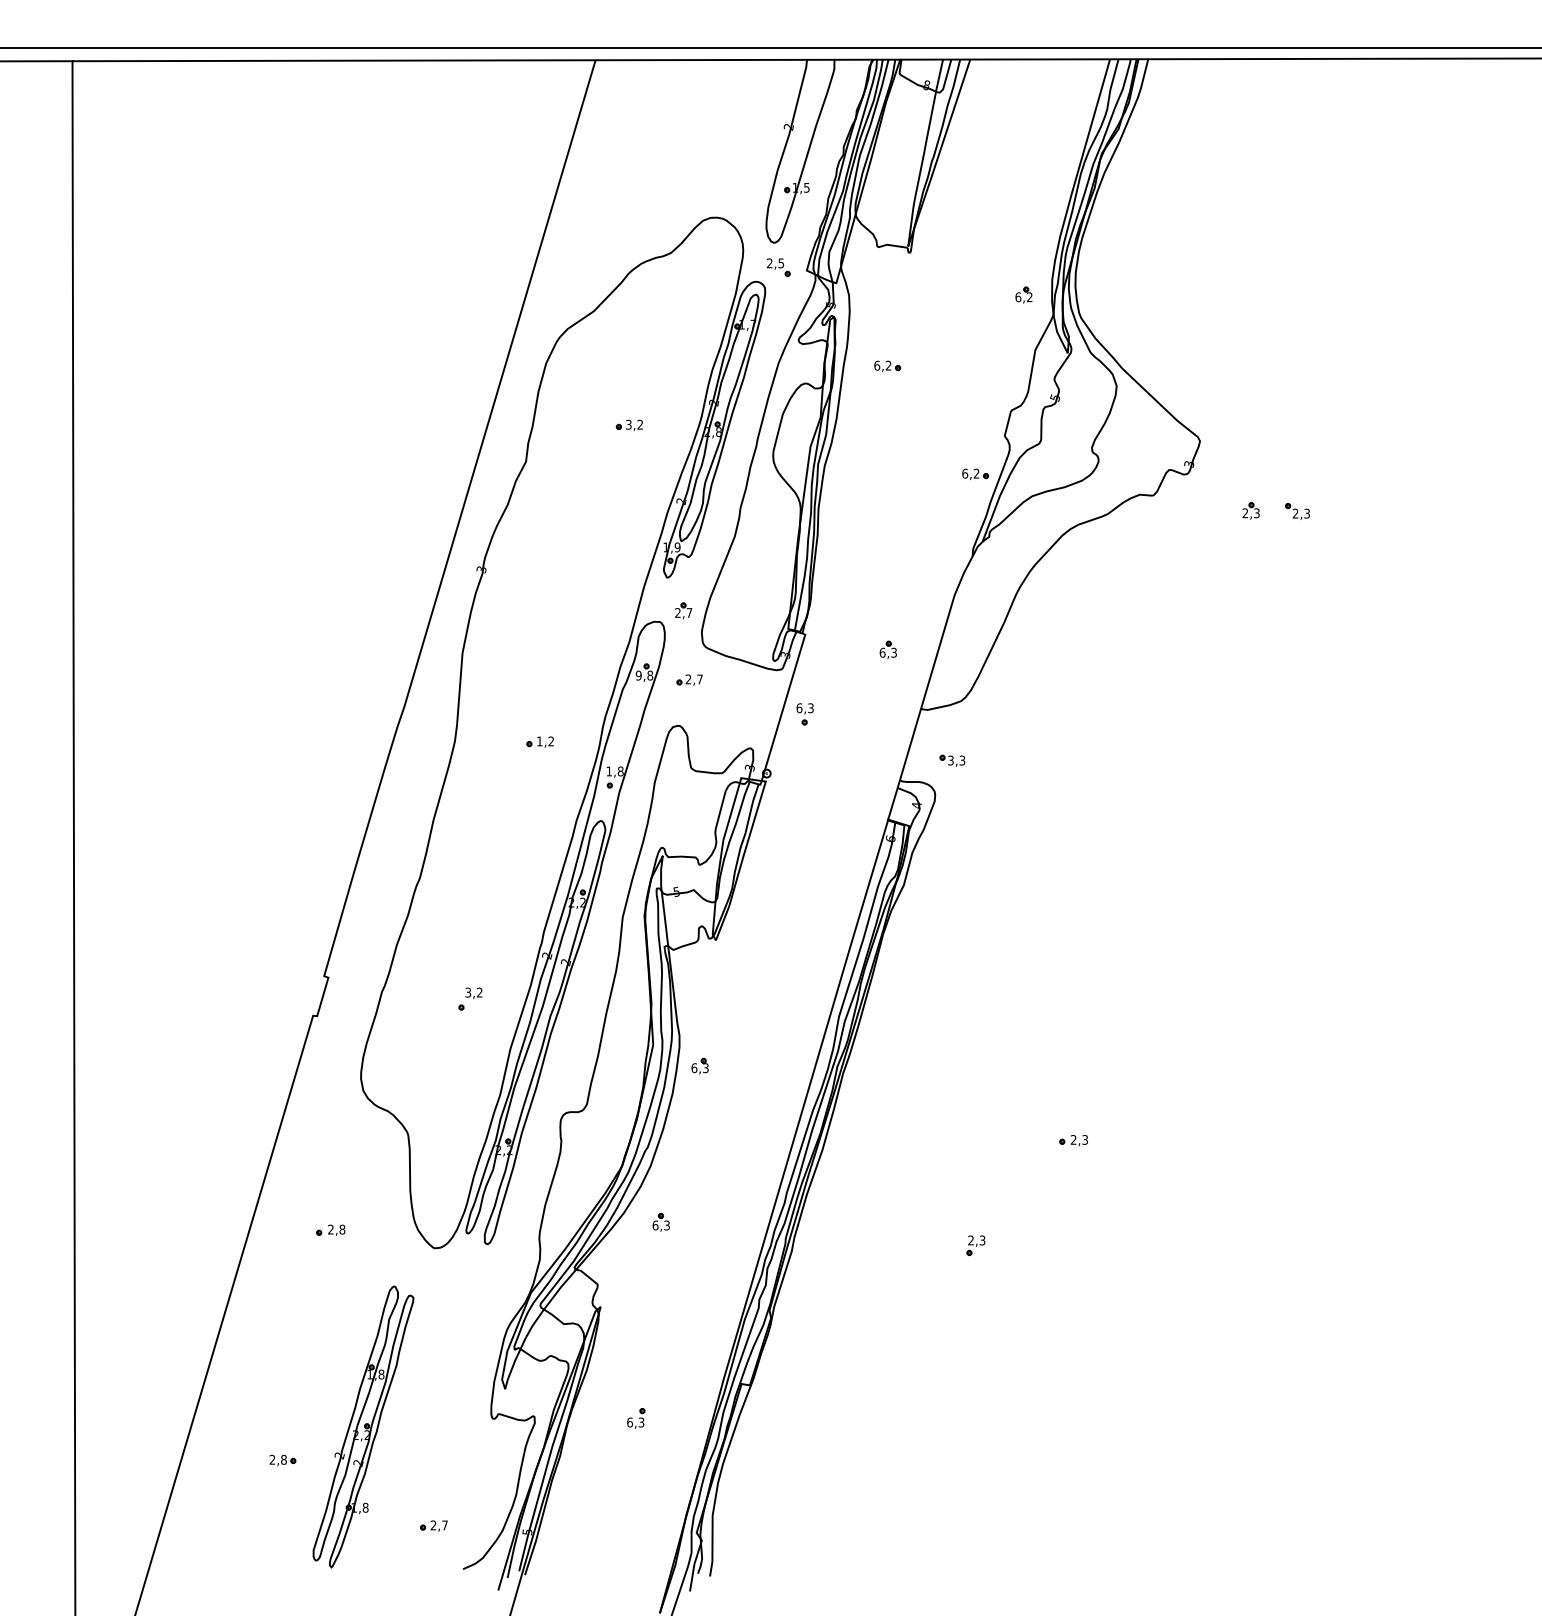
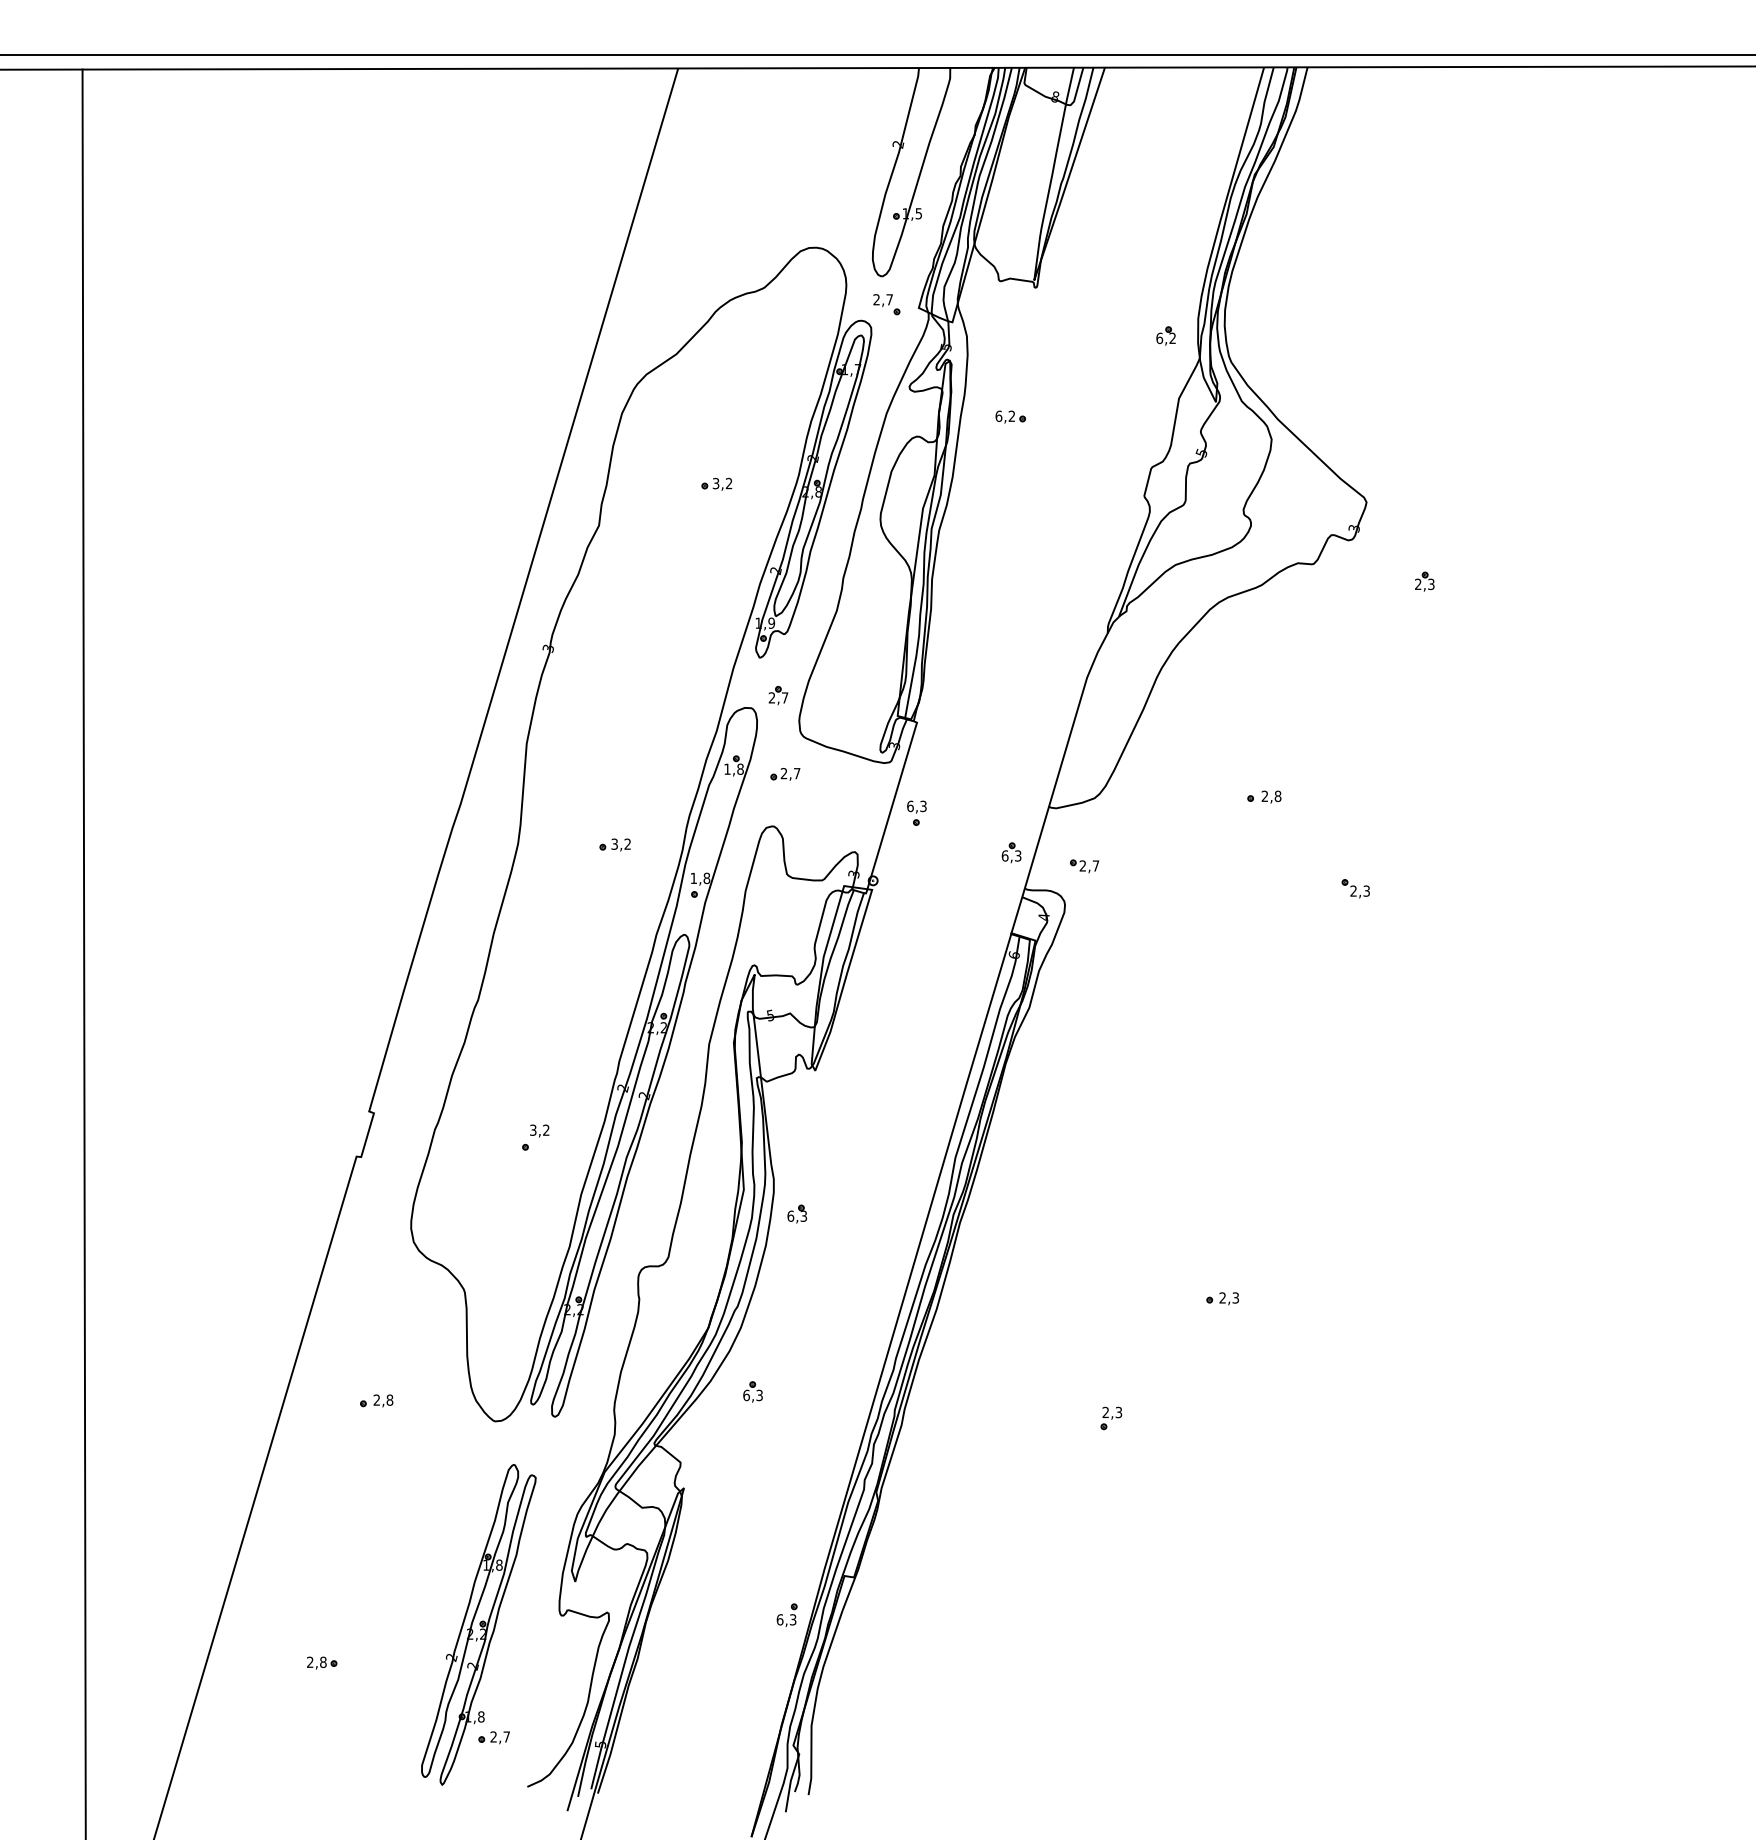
text: (780, 263) -> (888, 299), 2,5 -> 2,7
part: (975, 474) -> (1110, 540), removed
part: (1297, 511) -> (1355, 888), moved
part: (887, 649) -> (1010, 852), moved
text: (638, 675) -> (727, 769), 9,8 -> 1,8
part: (1110, 699) -> (1264, 796), added
text: (539, 741) -> (614, 844), 1,2 -> 3,2
text: (956, 760) -> (1089, 865), 3,3 -> 2,7
part: (636, 1418) -> (787, 1615), moved
part: (363, 1426) -> (478, 1624), moved

